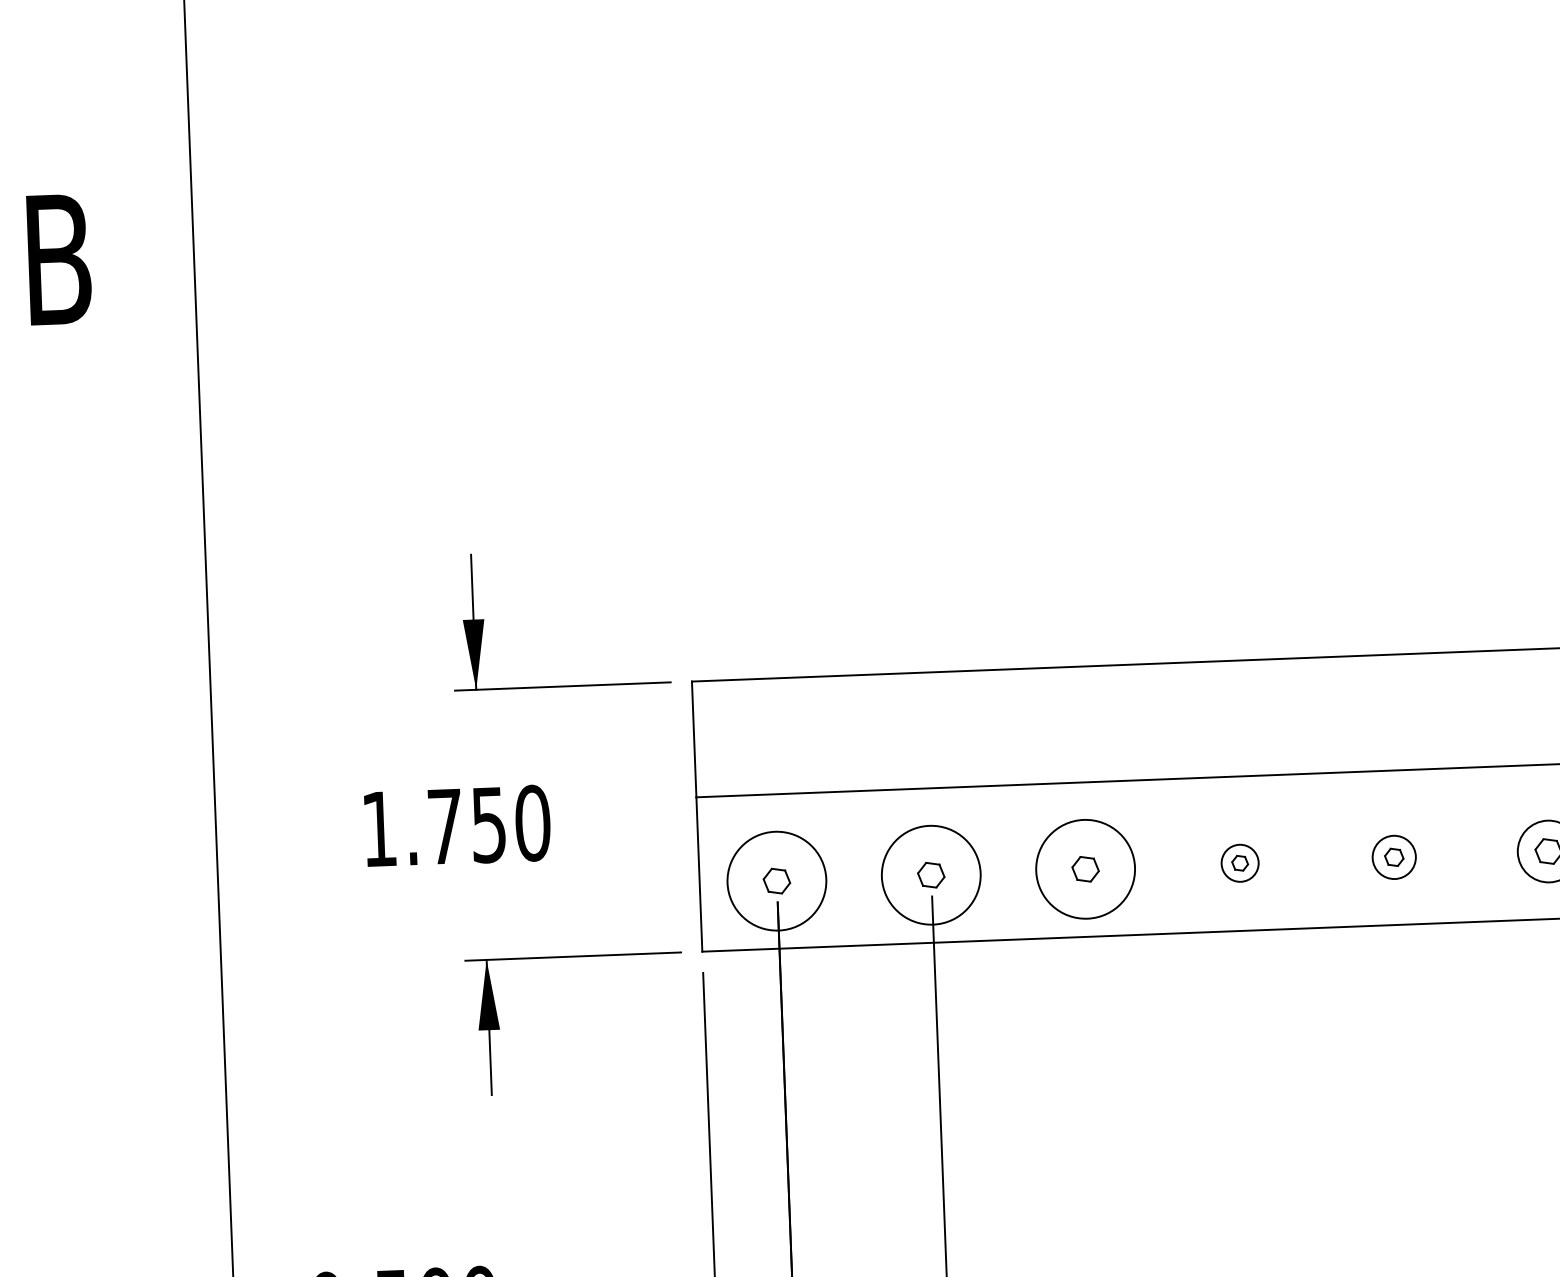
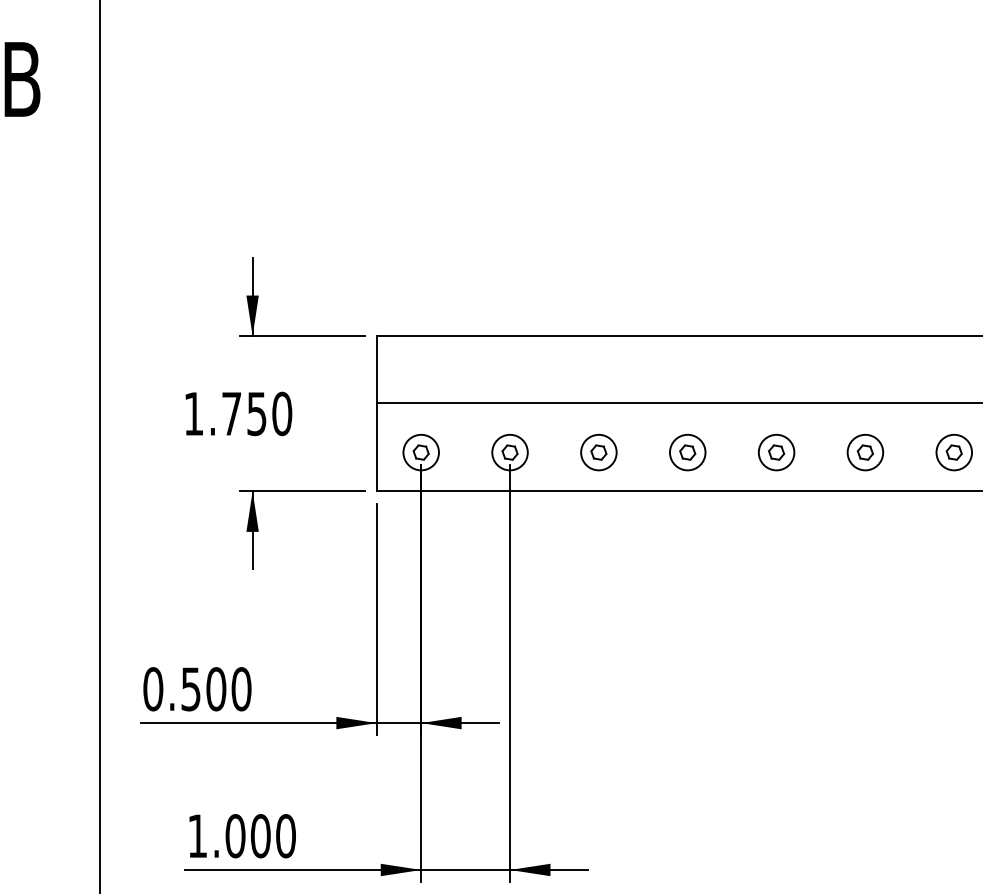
part: (1394, 857) -> (776, 452), size x1.43
part: (1239, 863) -> (687, 452), size x1.67
circle: (1084, 869) -> (598, 452), size x0.62
circle: (930, 875) -> (509, 452), size x0.62
circle: (775, 881) -> (420, 452), size x0.62

